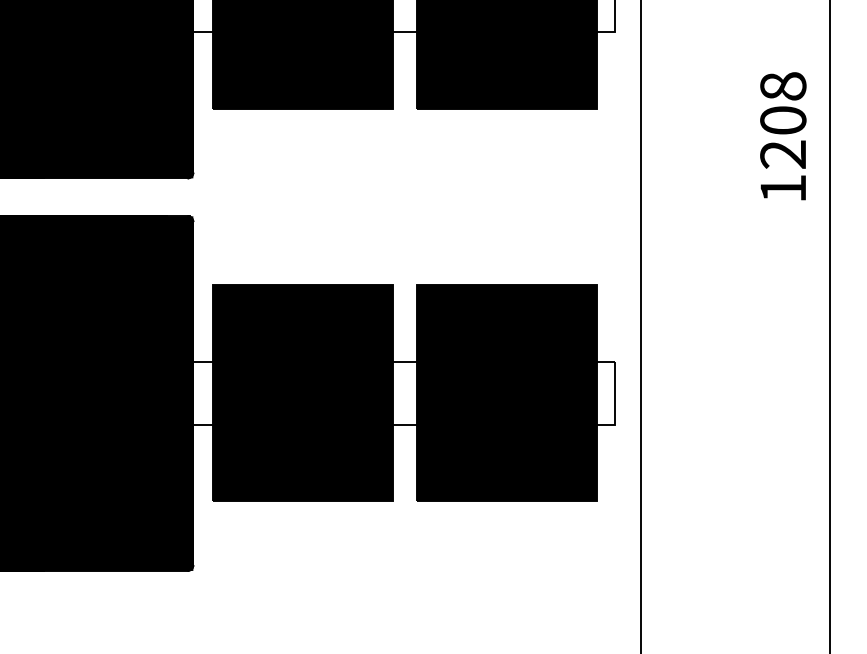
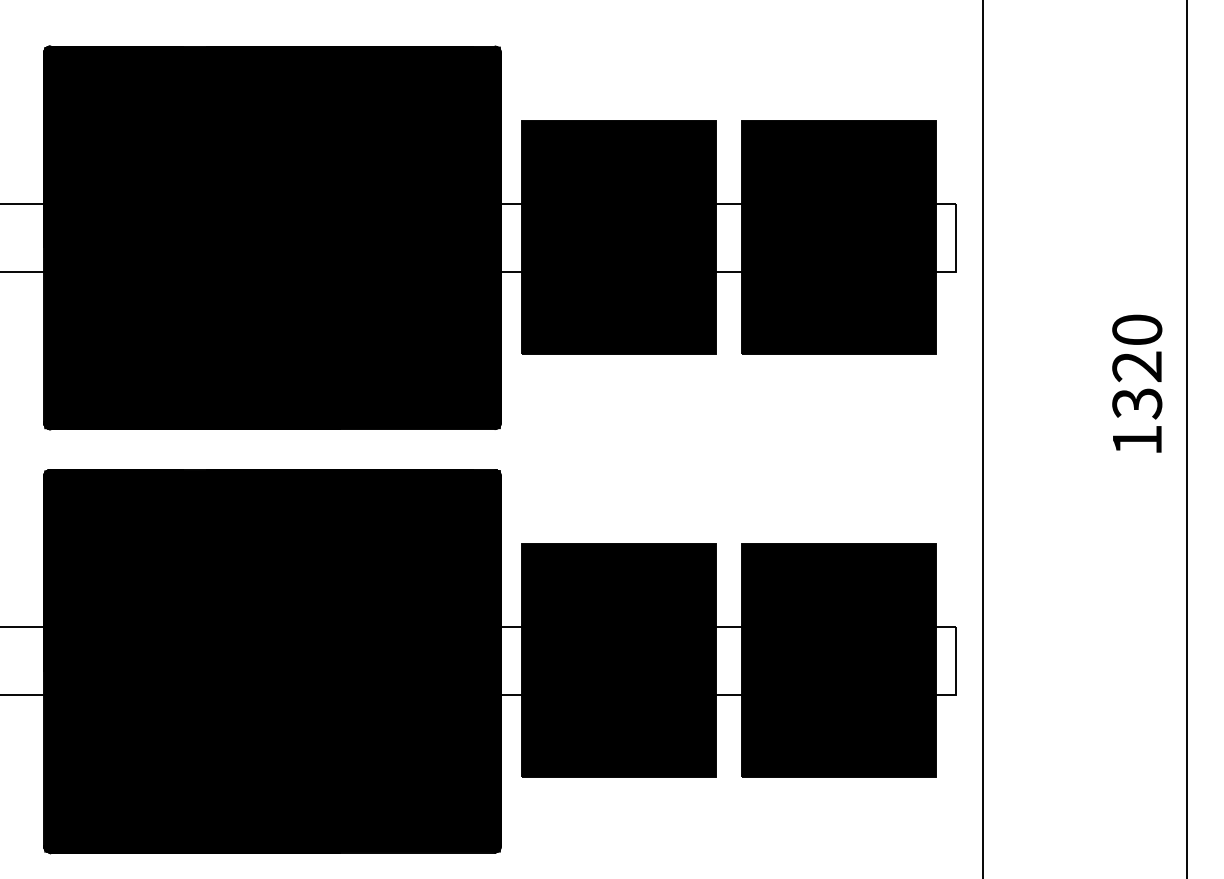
text: (783, 120) -> (1137, 366), 1208 -> 1320

